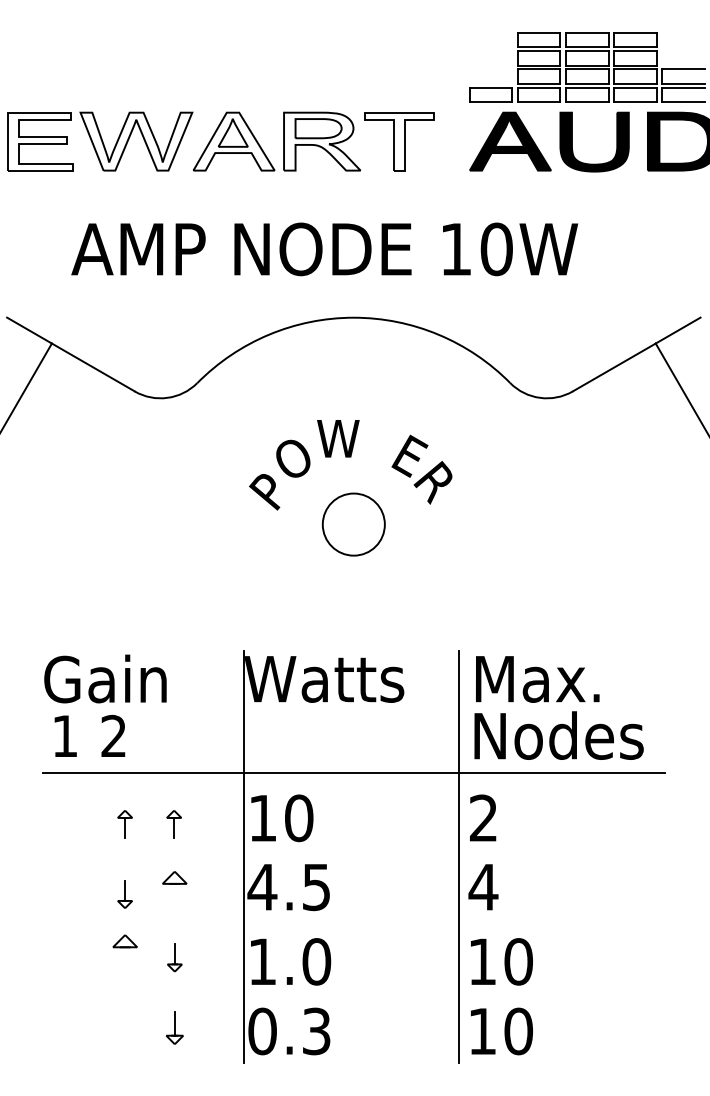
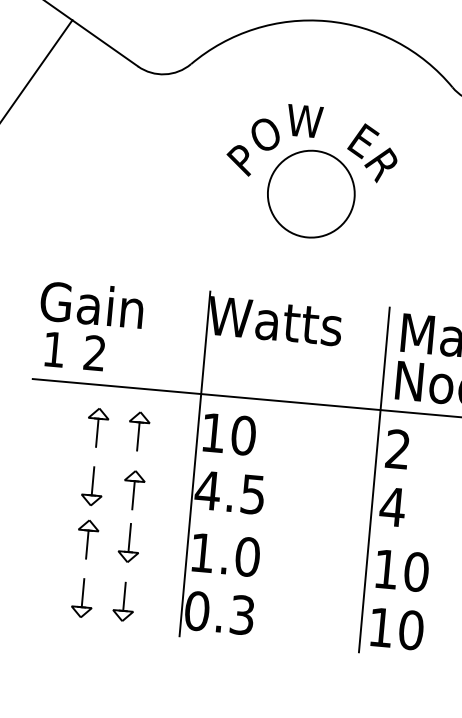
circle: (353, 524) -> (311, 194), size x1.67
part: (124, 824) -> (97, 427), size x1.67
part: (173, 824) -> (138, 431), size x1.67
part: (124, 894) -> (91, 486), size x1.67
line: (174, 900) -> (133, 495), added
part: (174, 957) -> (129, 542), size x1.67
line: (125, 963) -> (87, 544), added
part: (124, 1027) -> (82, 597), added
part: (174, 1027) -> (123, 601), size x1.43

